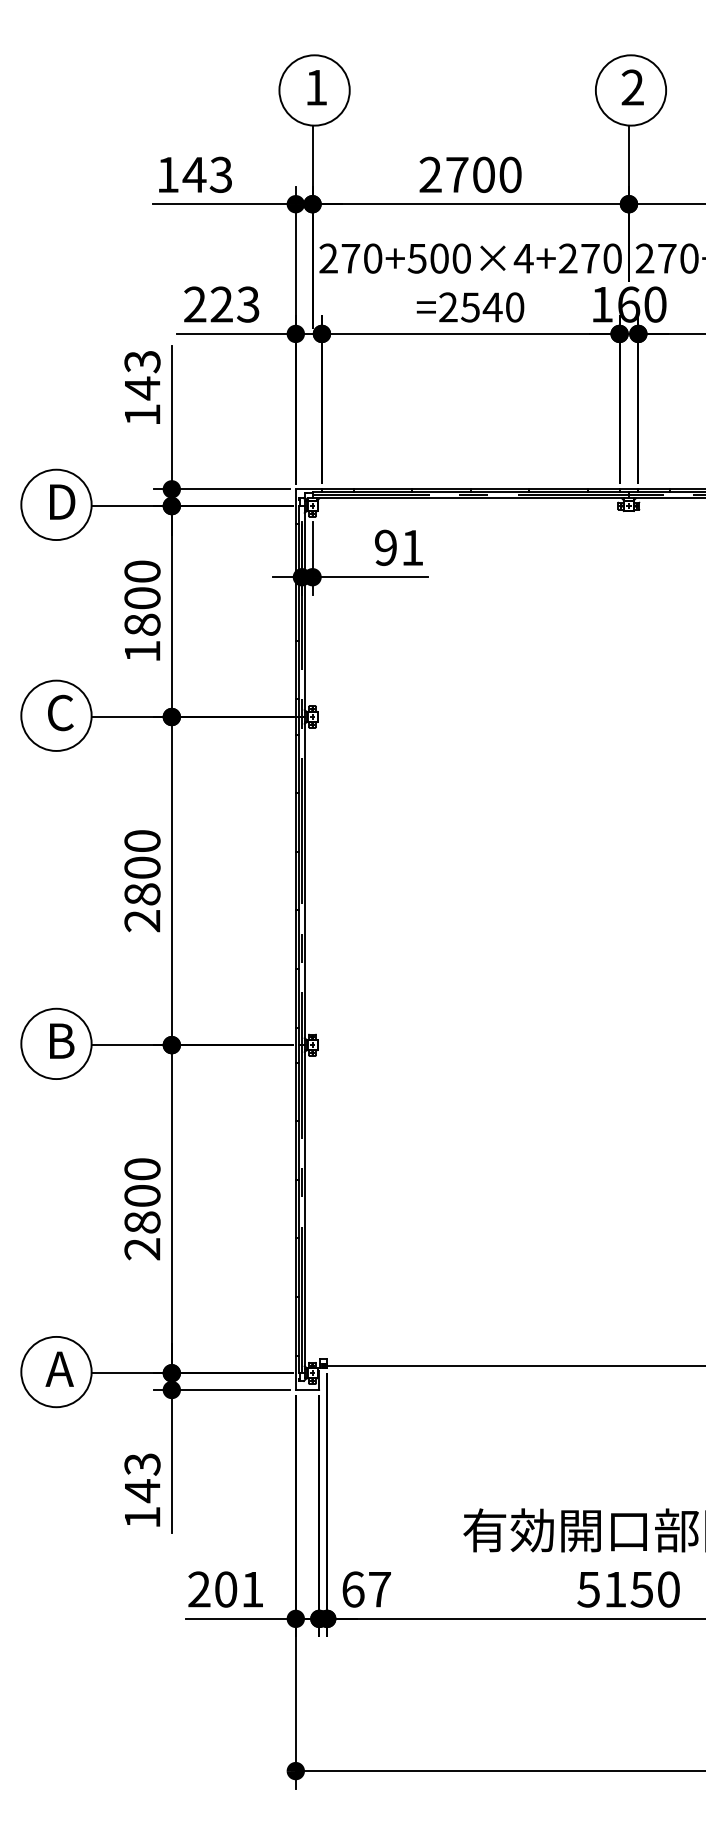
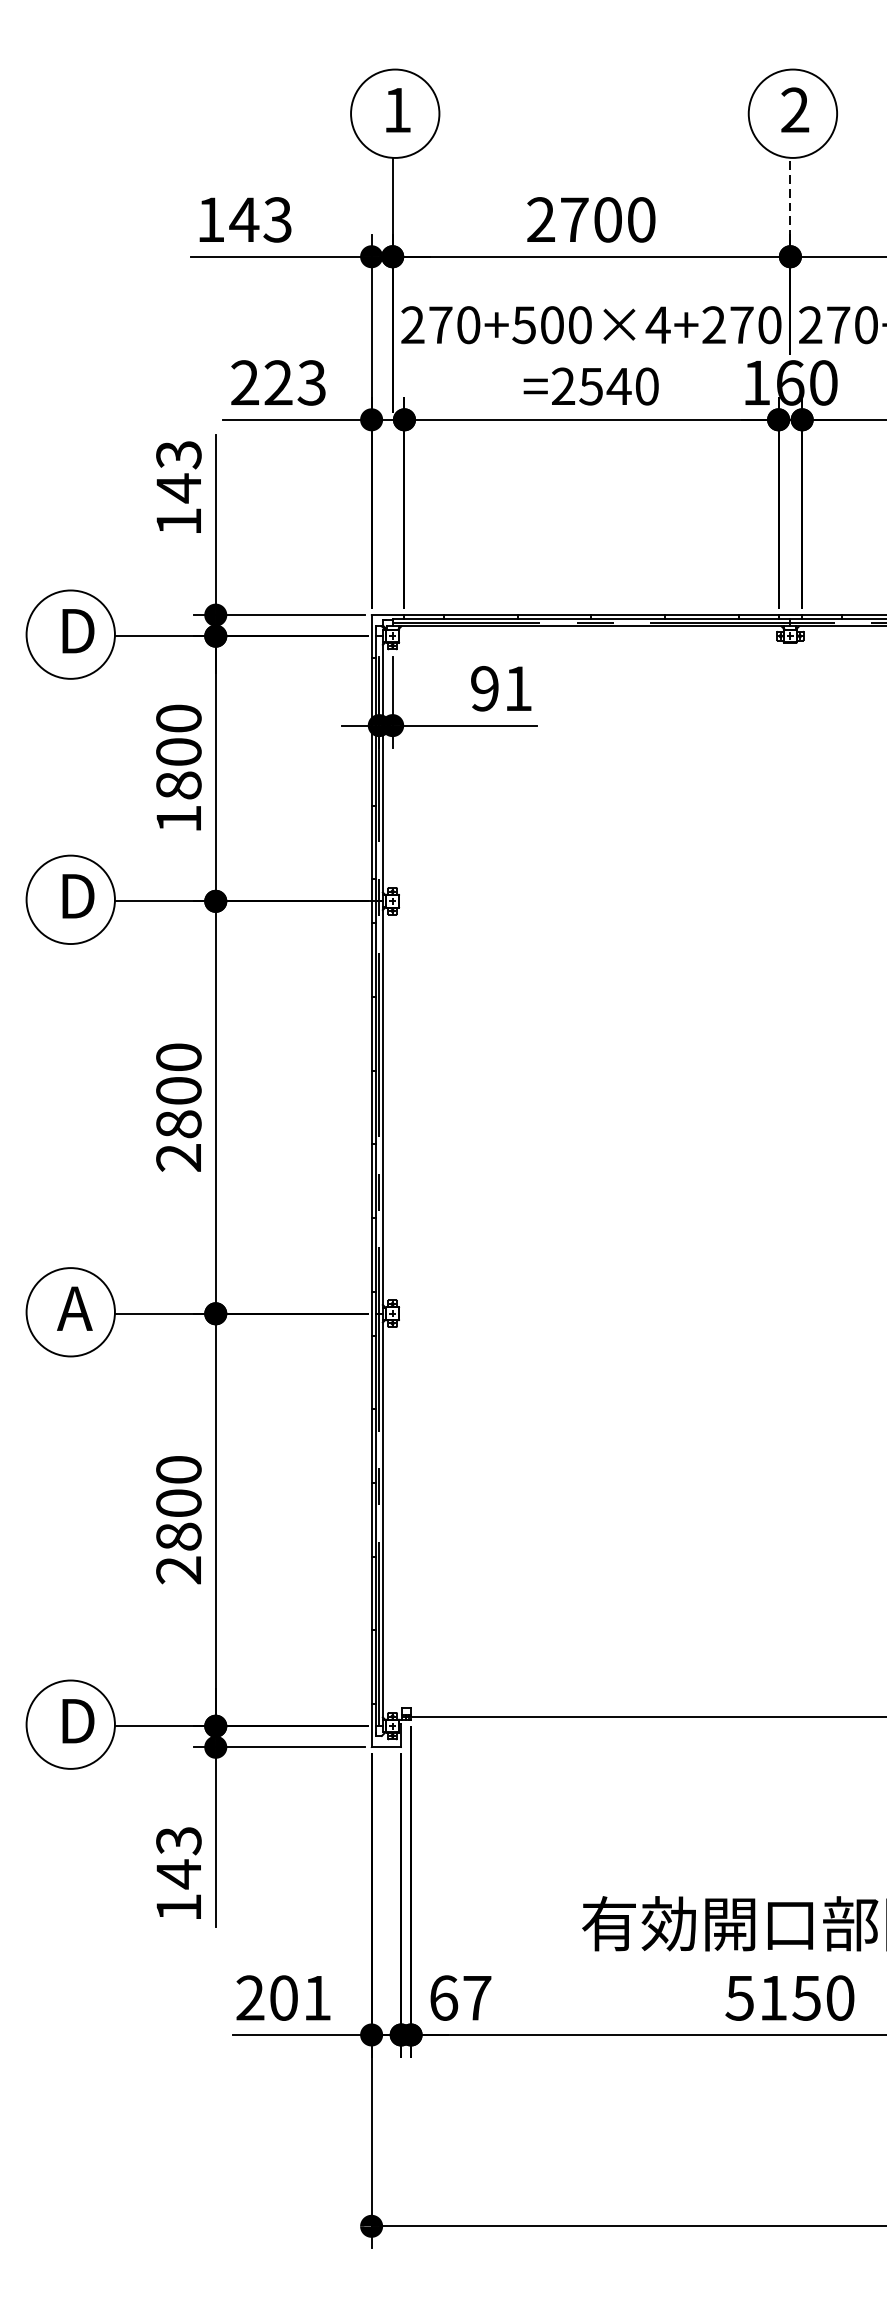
line: (628, 157) -> (789, 198), solid -> dashed
text: (61, 712) -> (77, 895), C -> D
text: (59, 1040) -> (74, 1307), B -> A
text: (60, 1368) -> (75, 1720), A -> D

